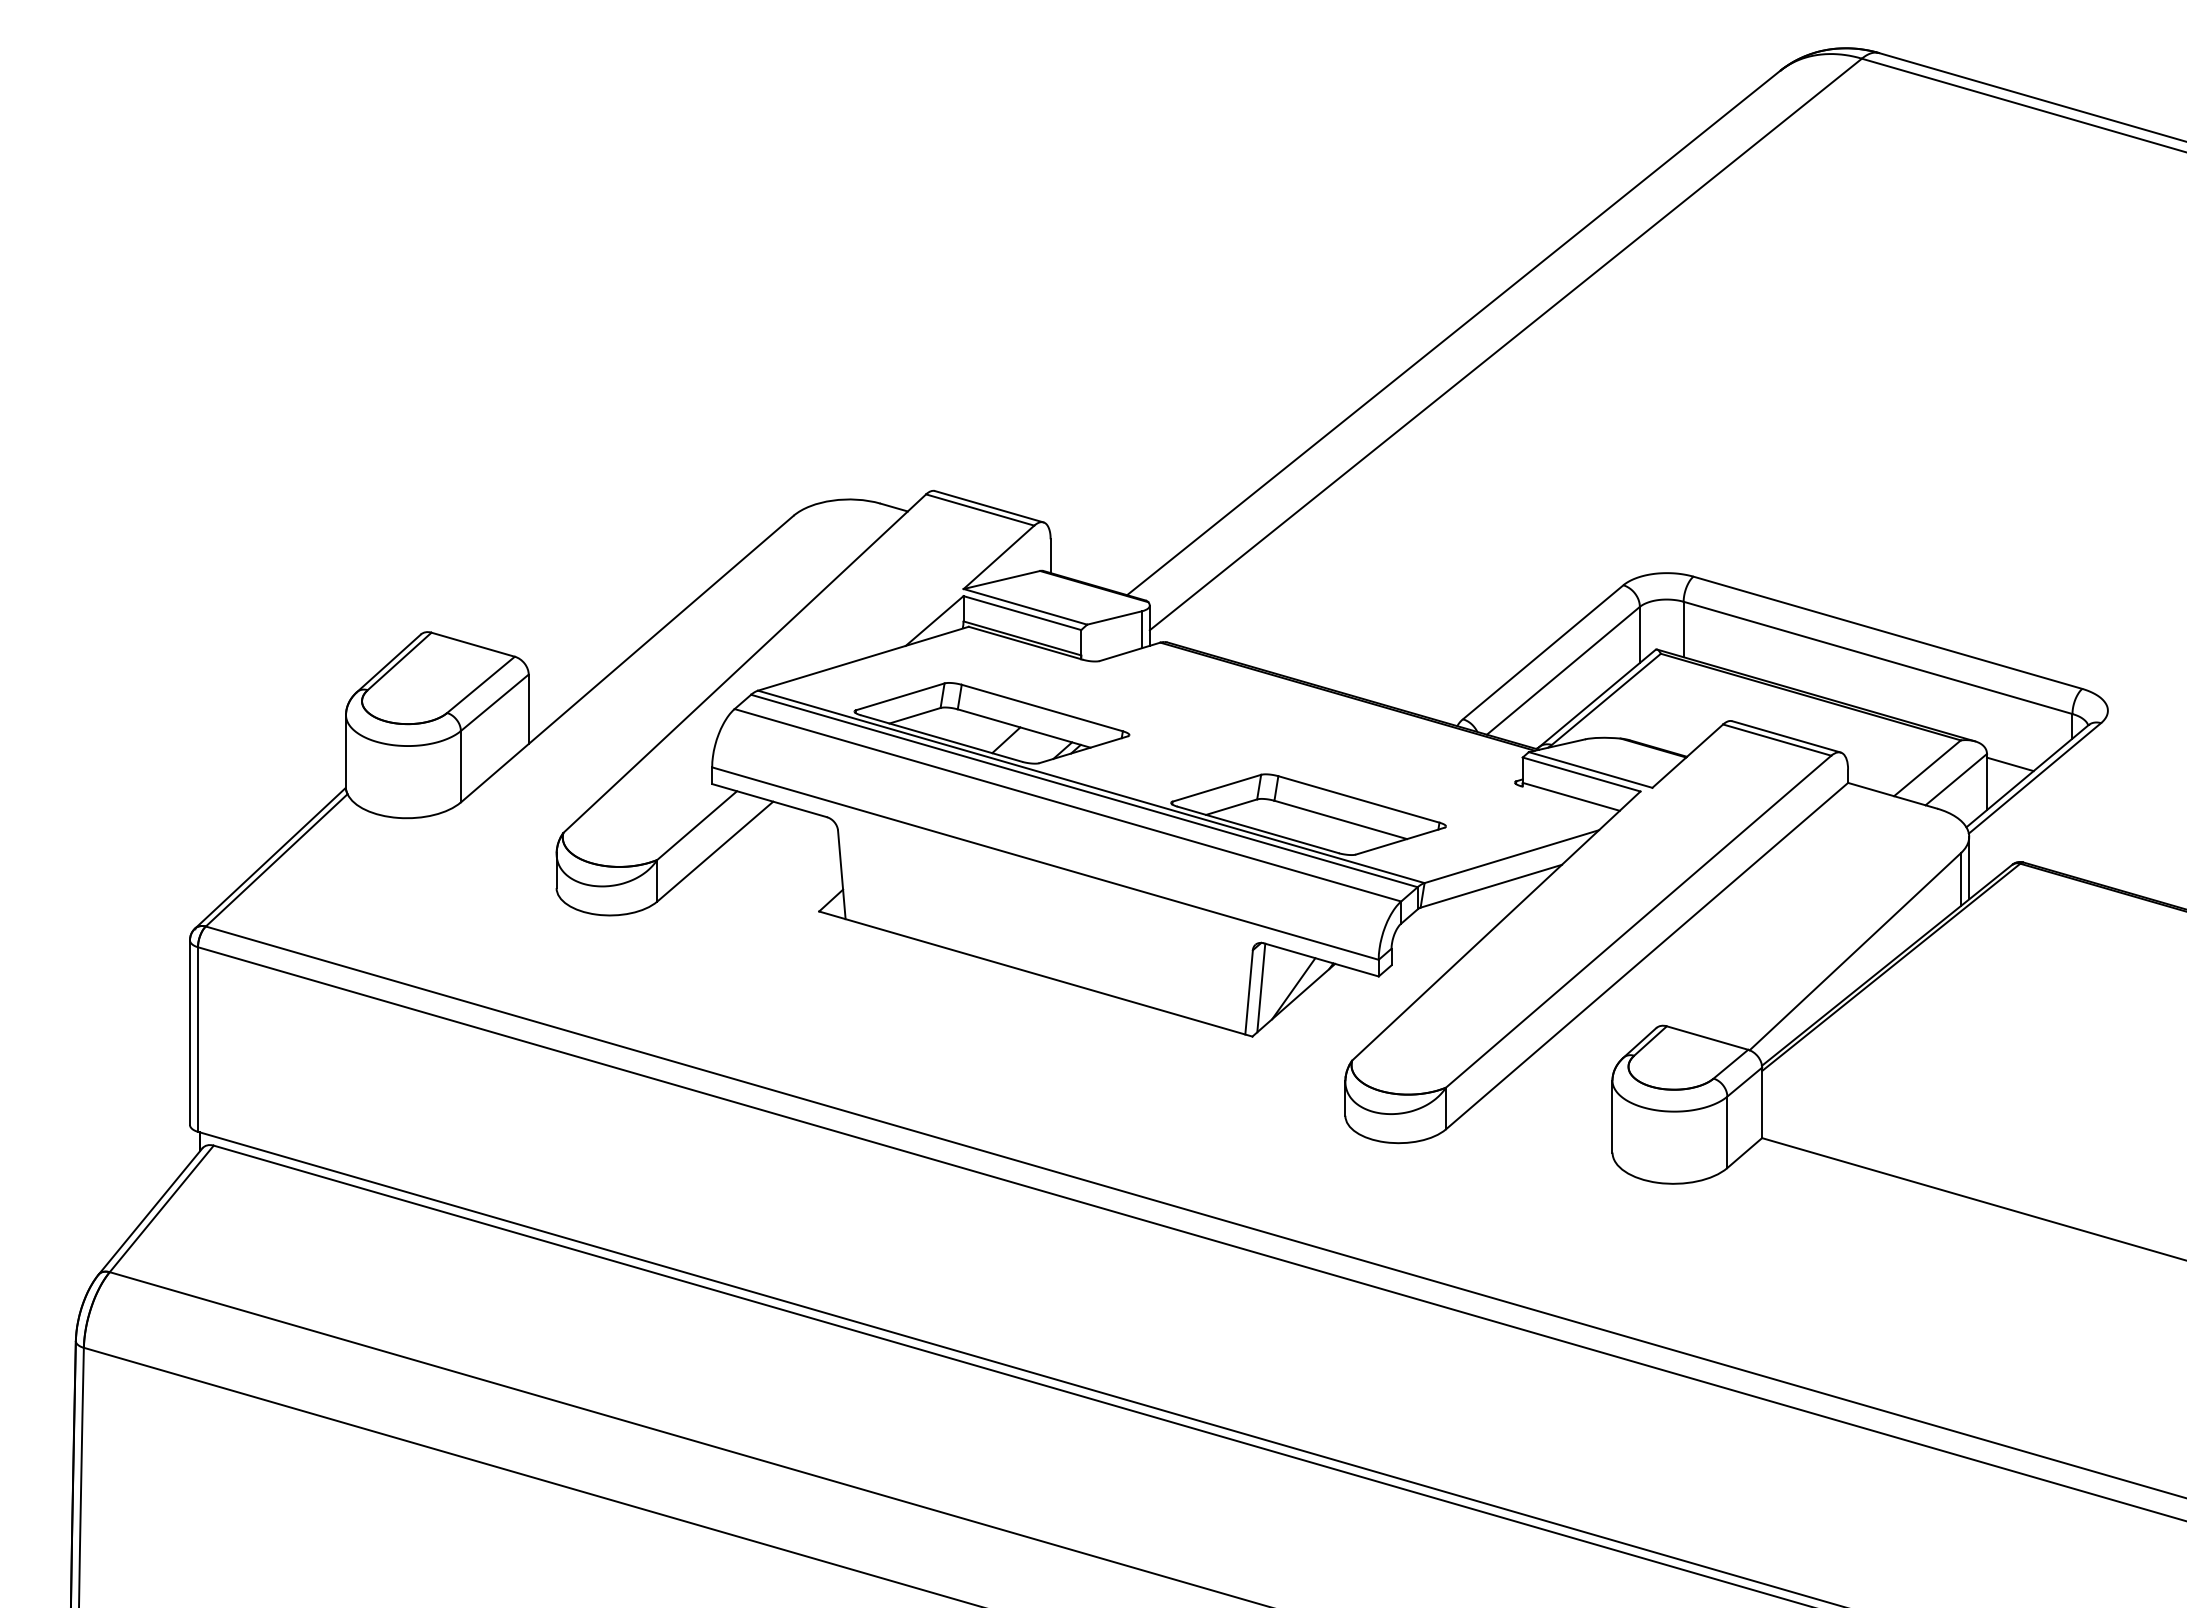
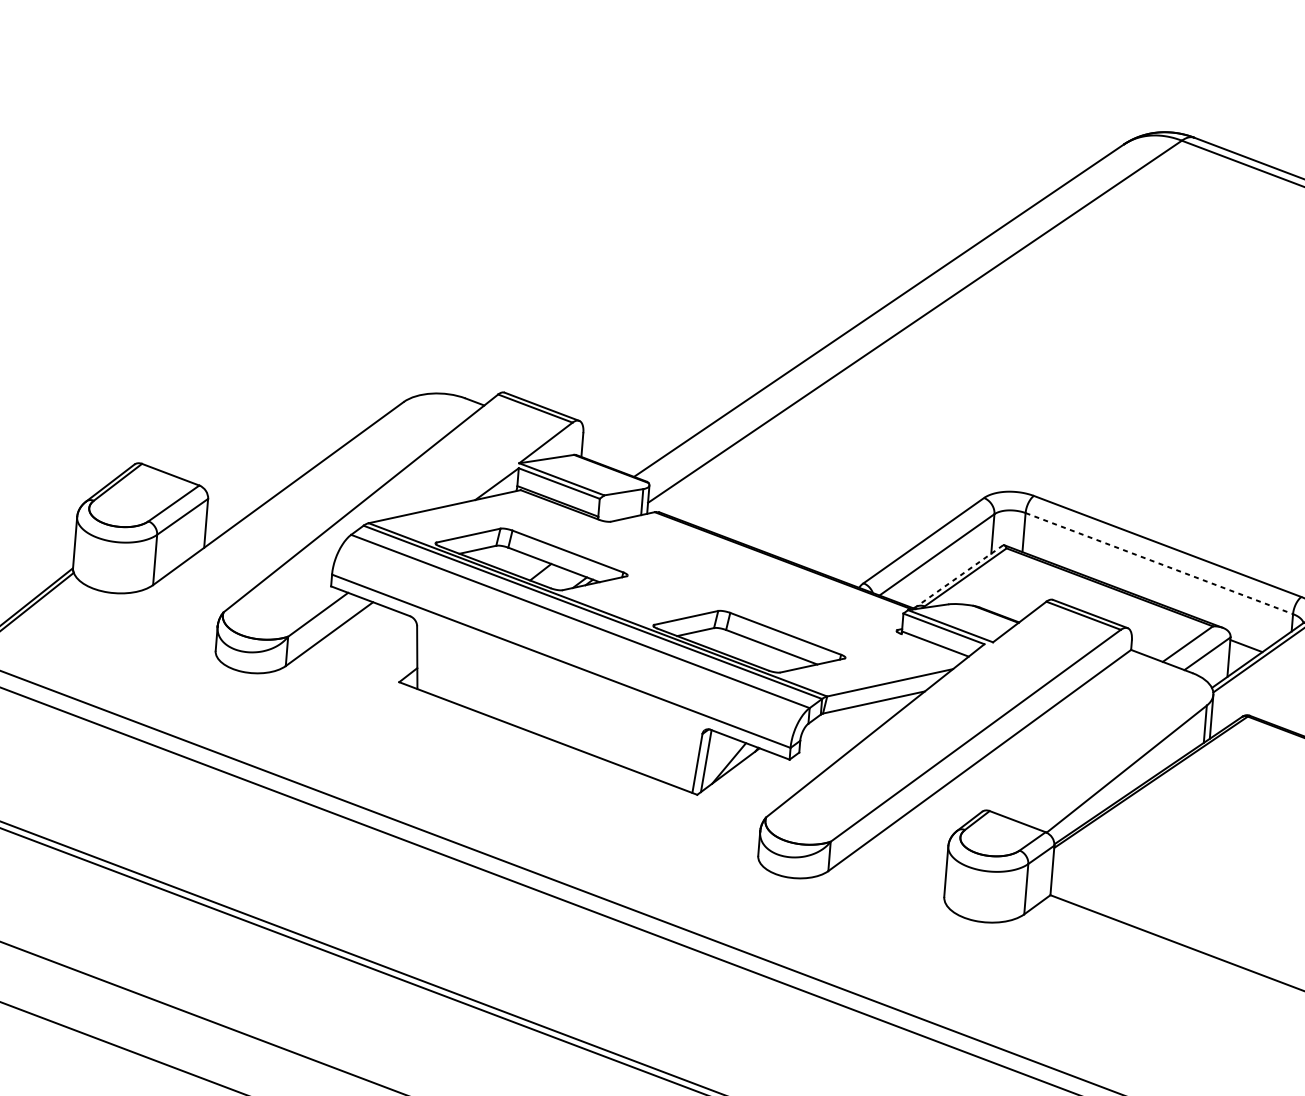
line: (1878, 658) -> (1159, 564), solid -> dashed
line: (1597, 698) -> (959, 576), solid -> dashed

